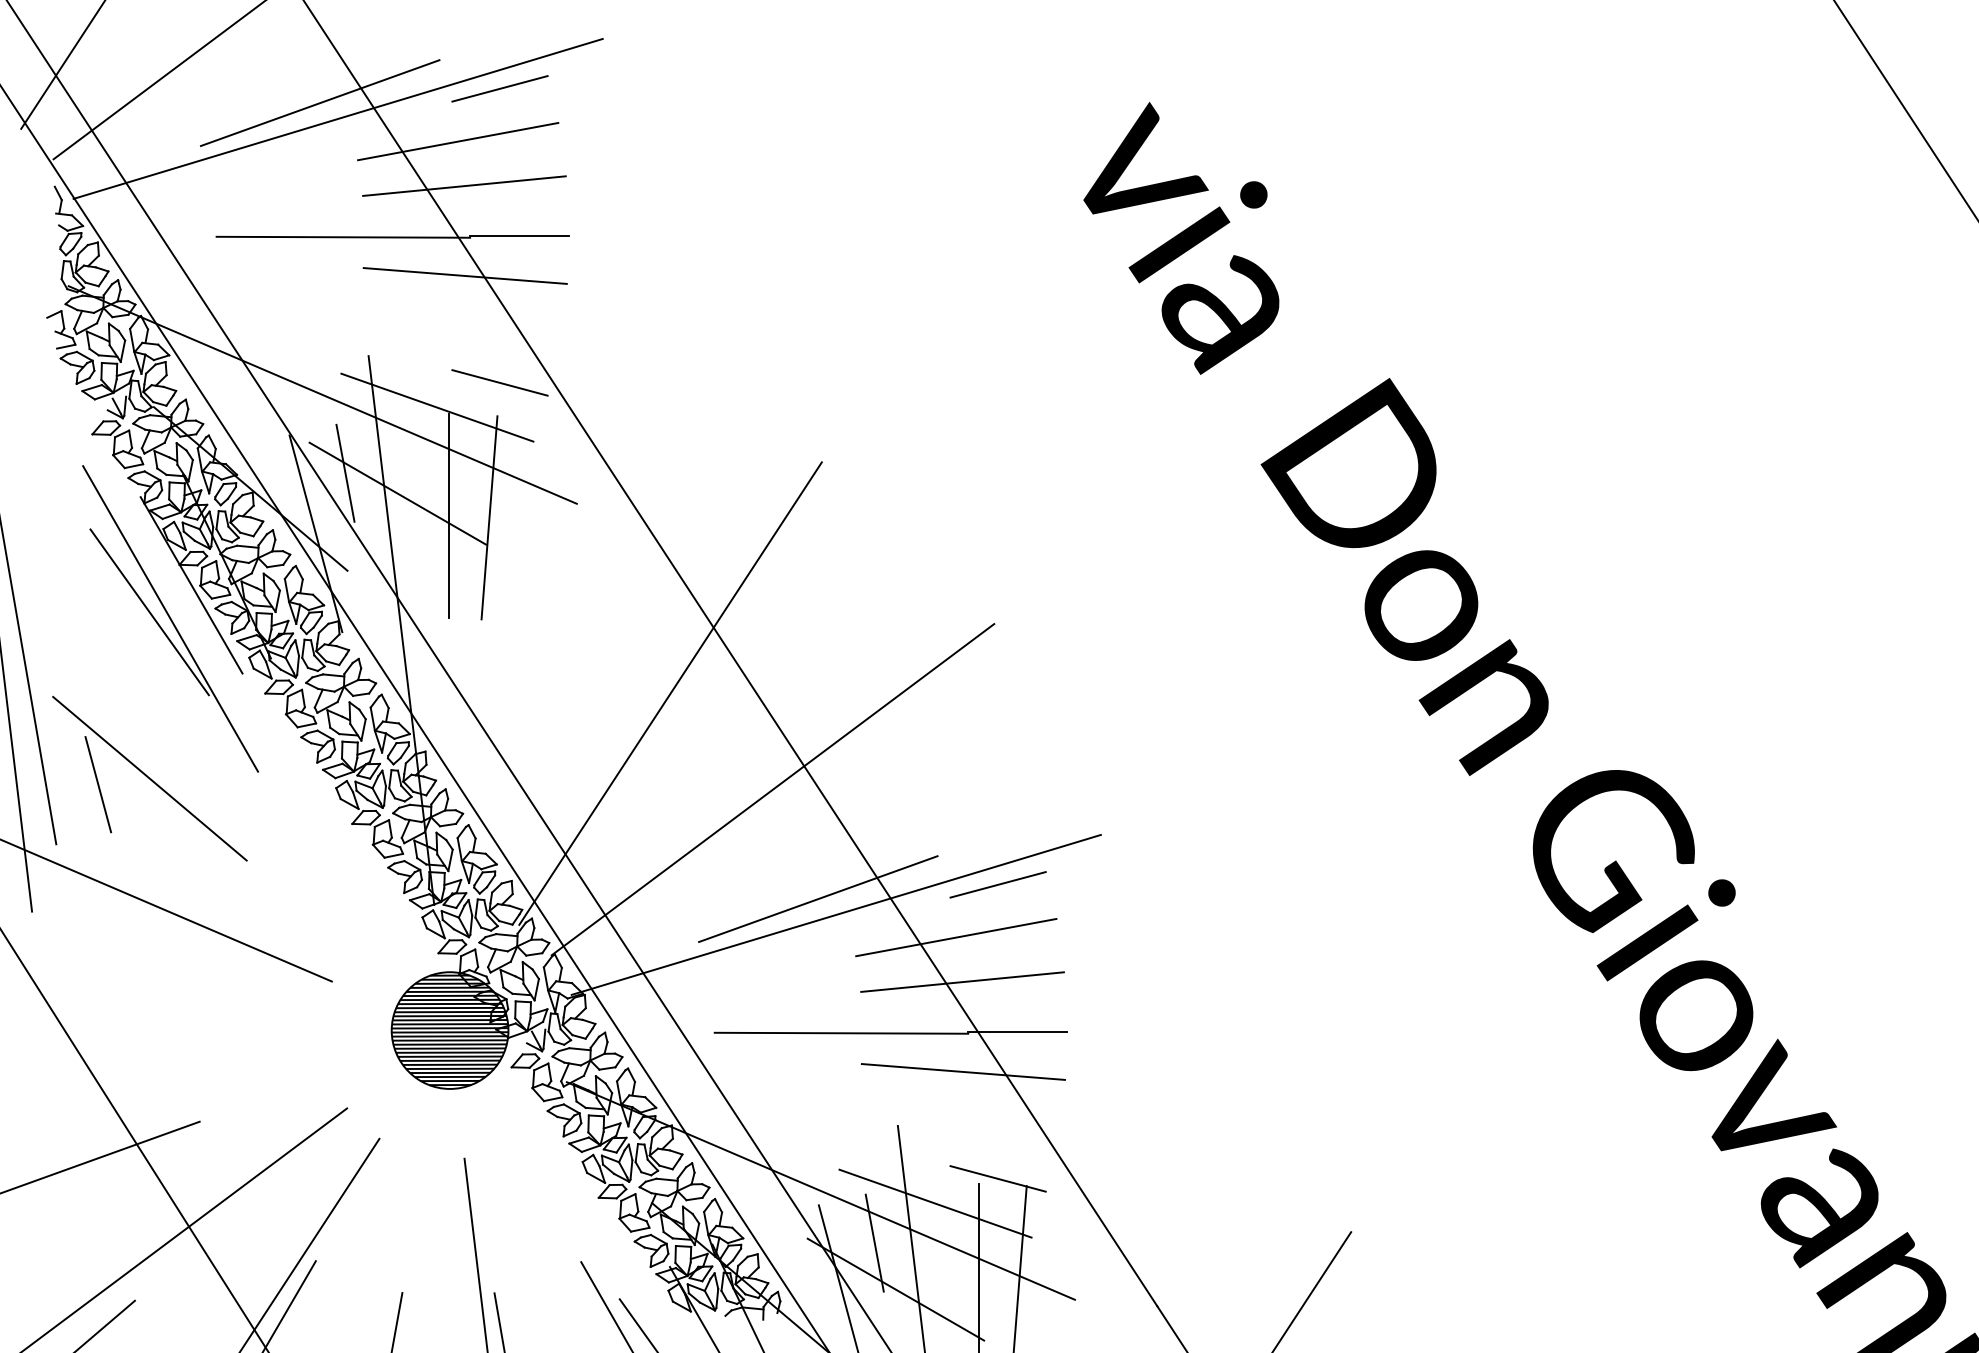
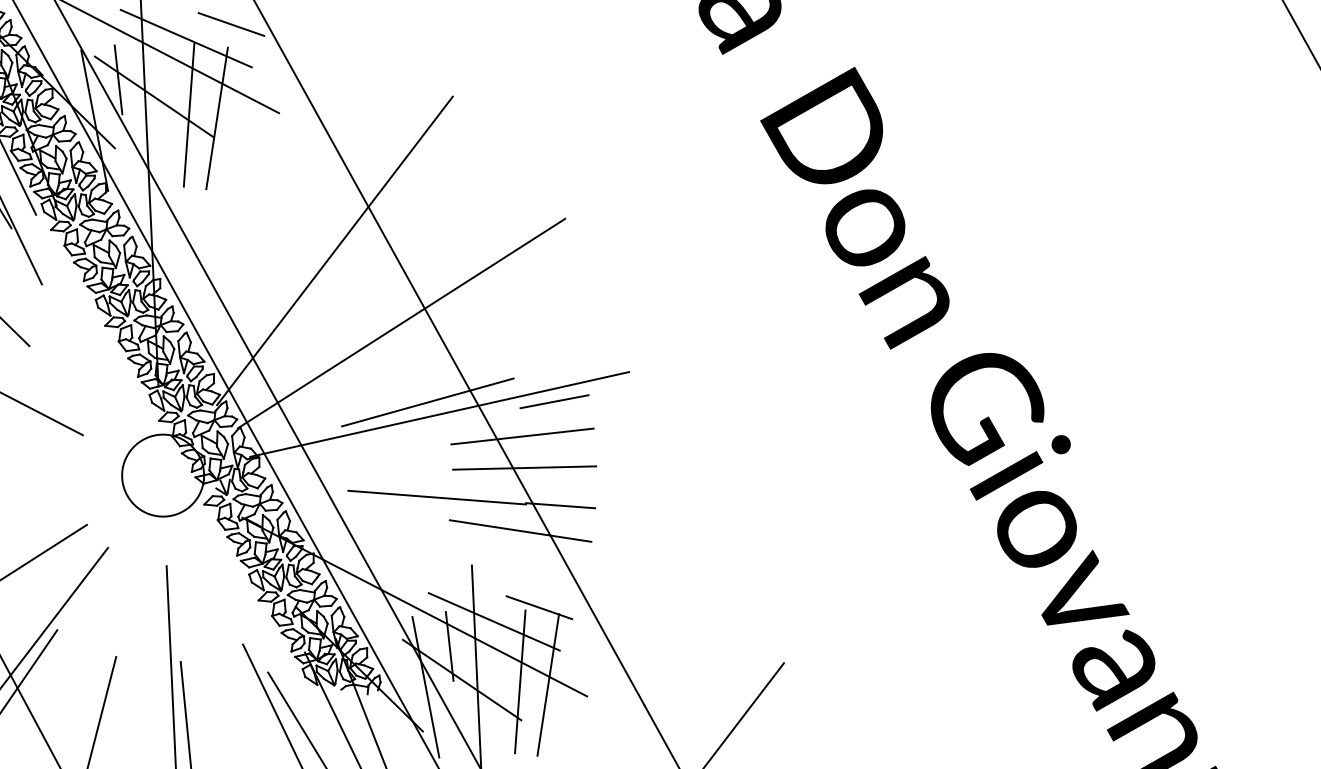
hatch: (449, 1030) -> (162, 475), removed

